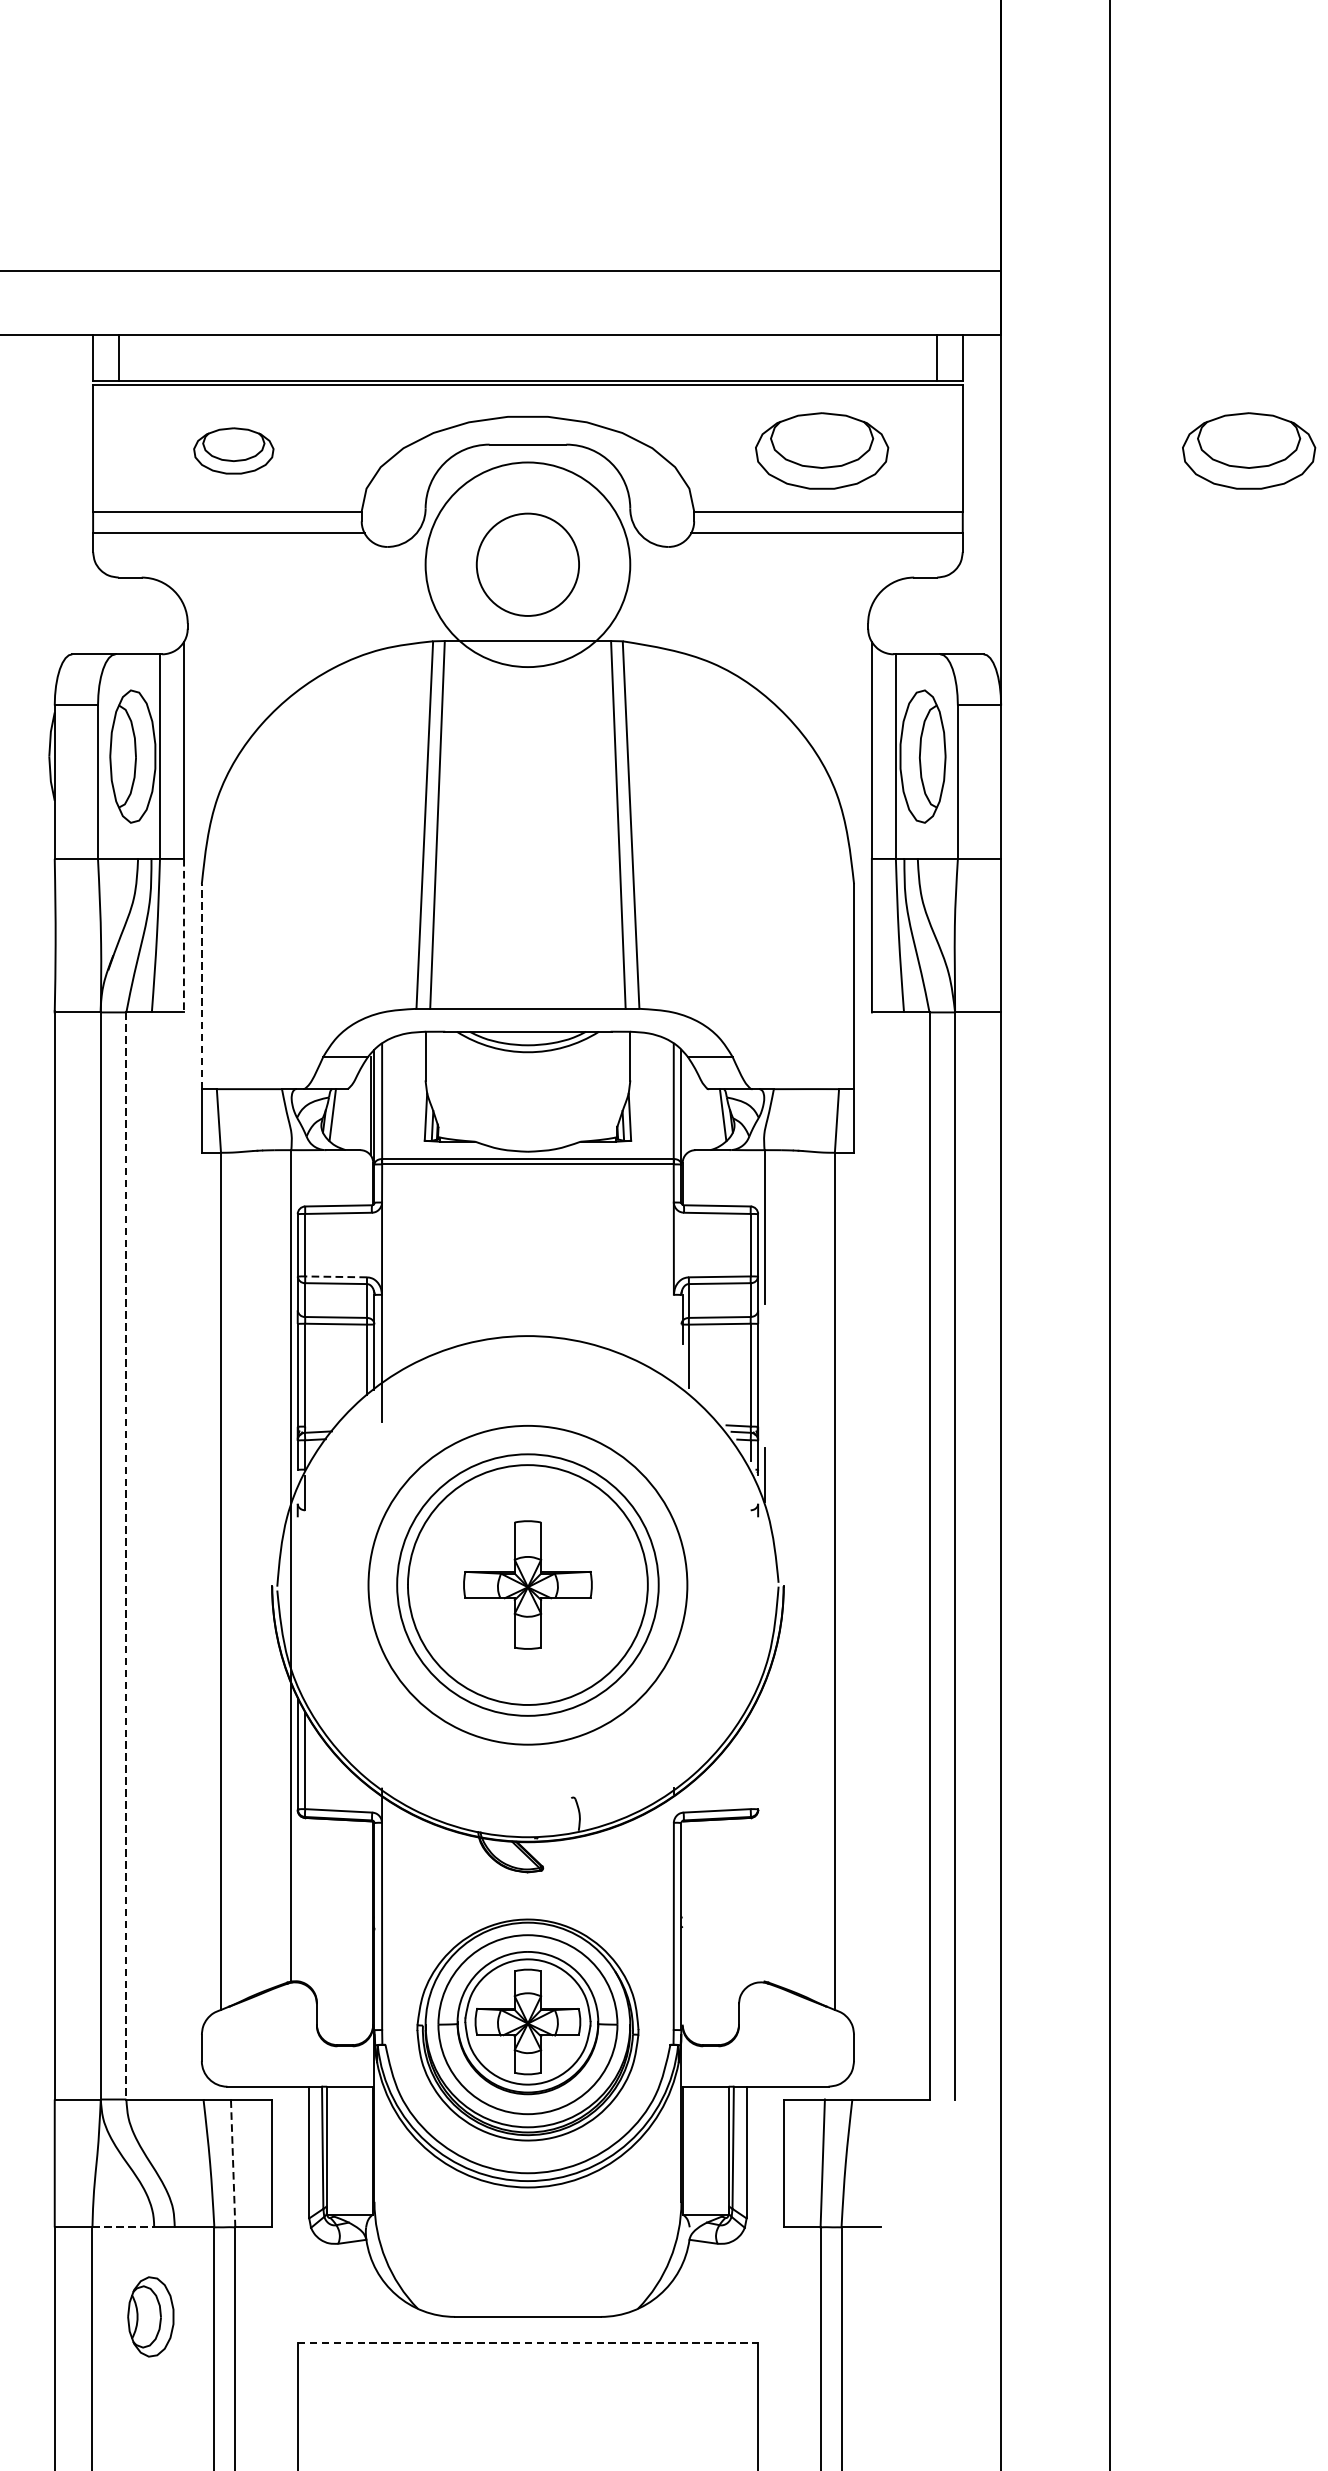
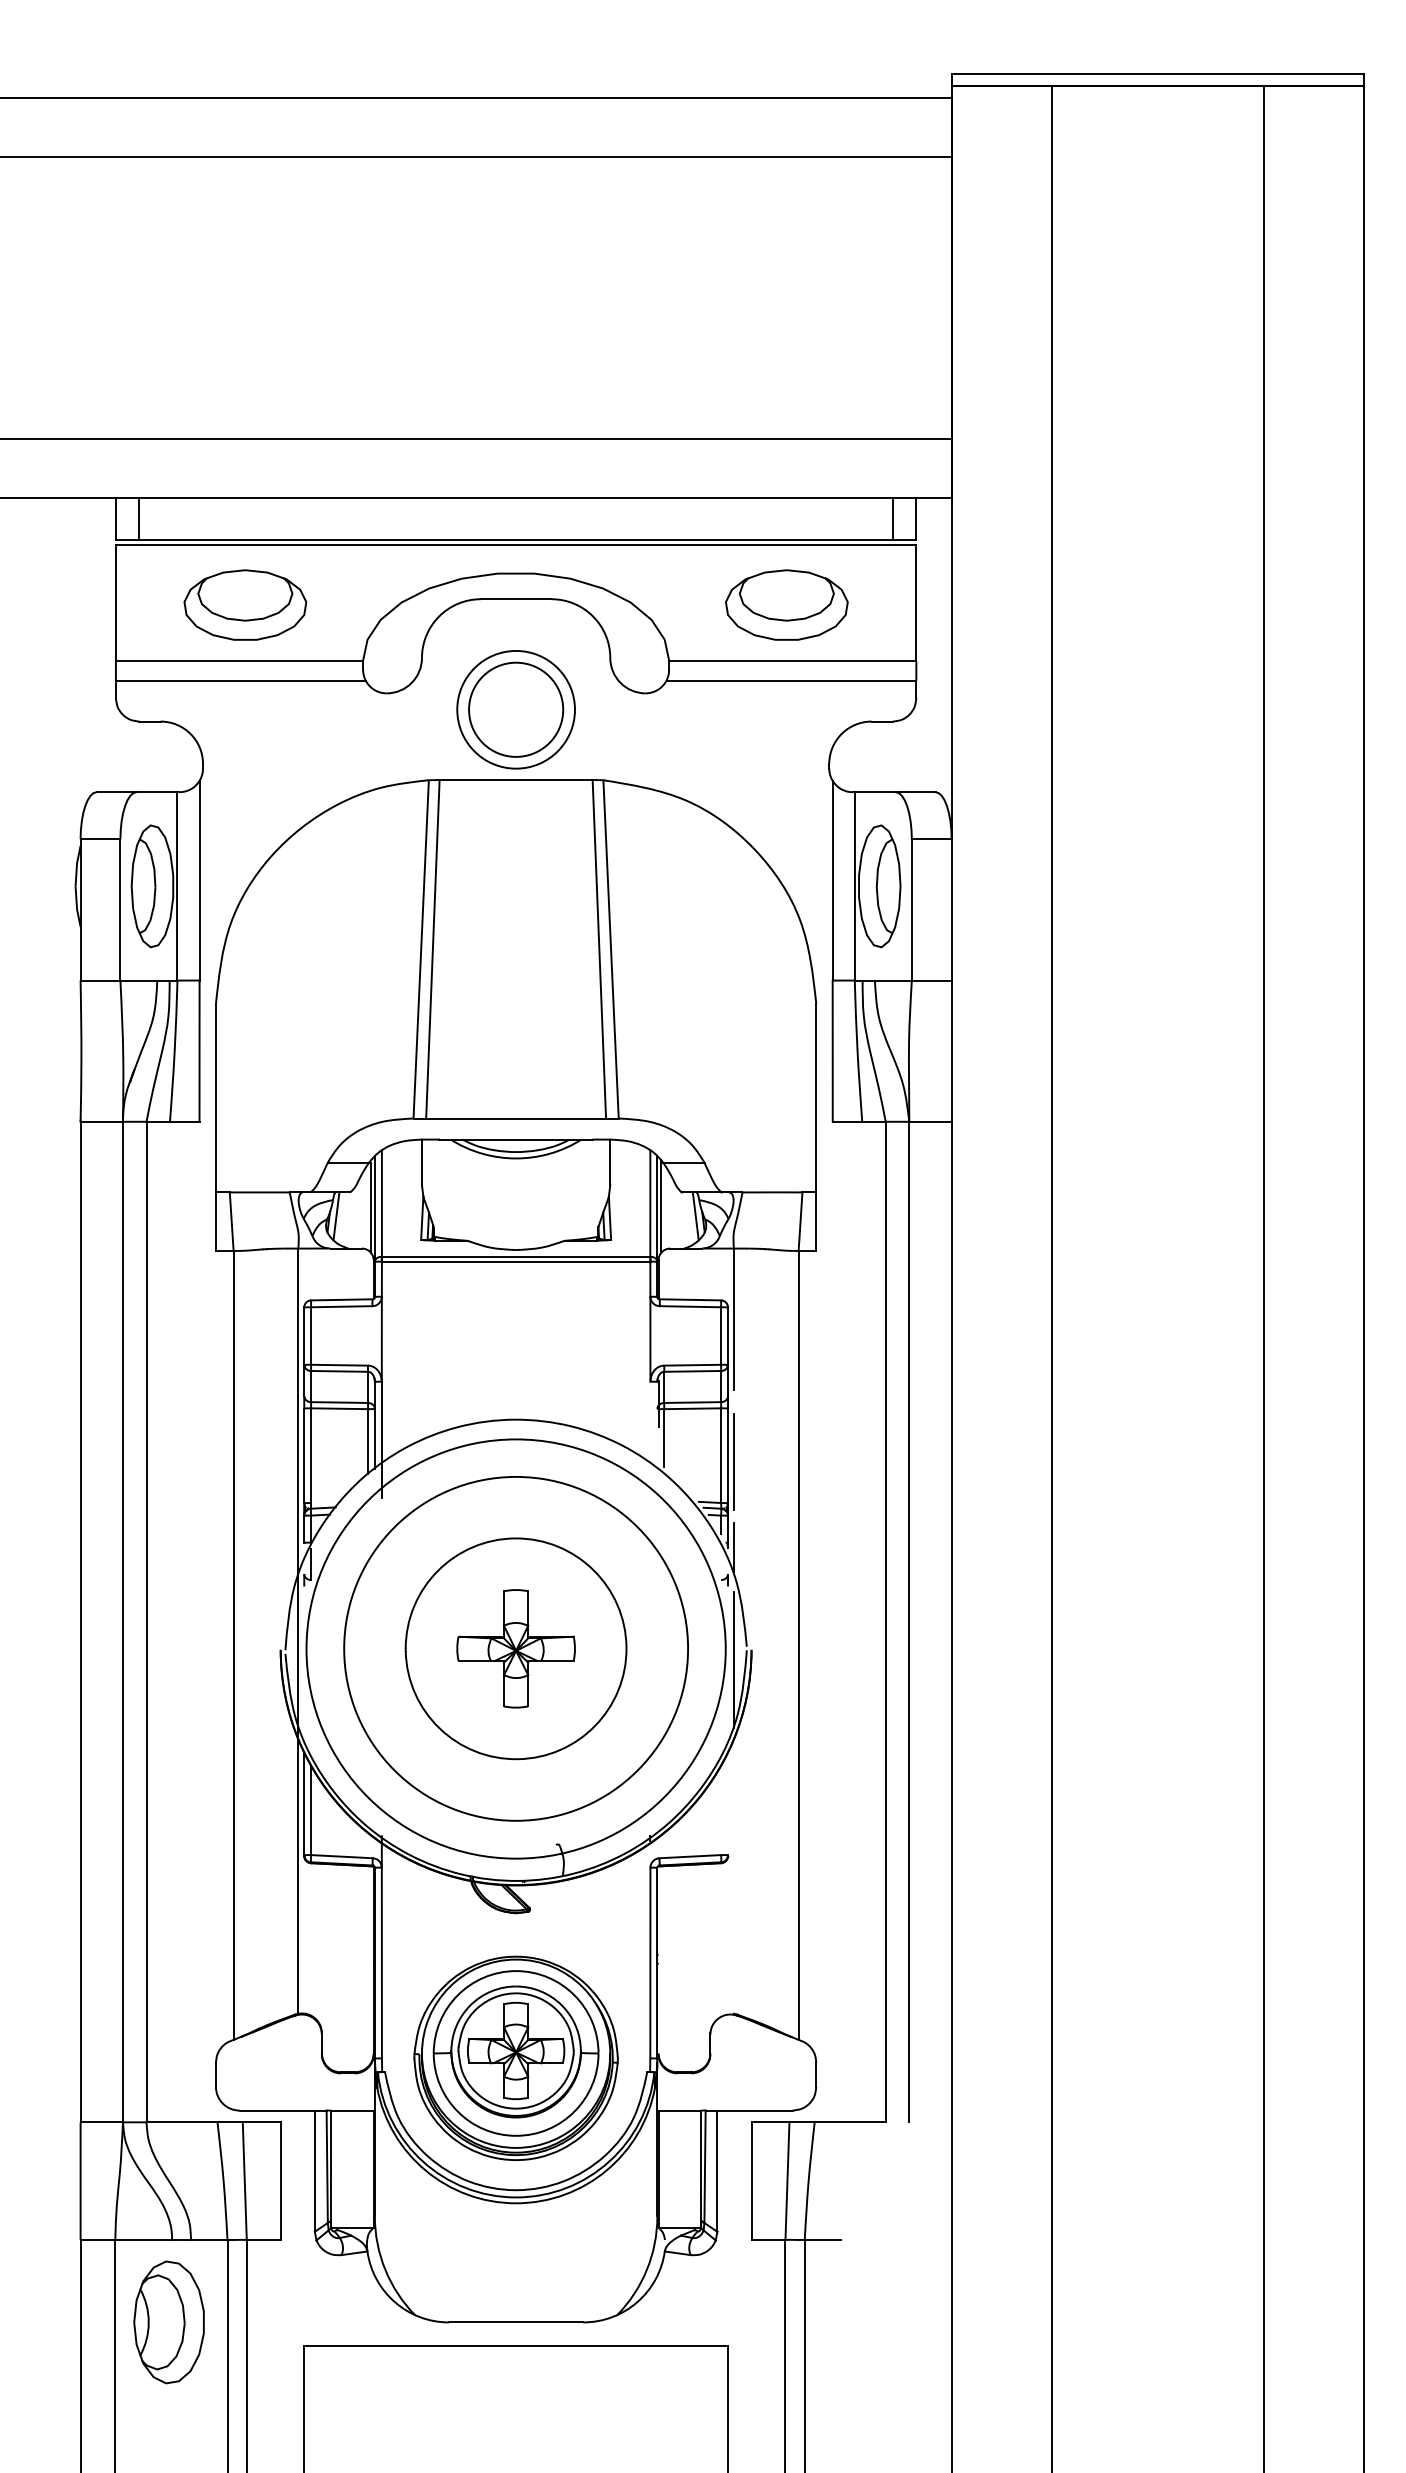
part: (233, 450) -> (245, 604), size x1.67
part: (1248, 450) -> (1179, 604), removed
circle: (527, 564) -> (515, 709), size x0.62
line: (183, 936) -> (199, 1051), dashed -> solid
line: (201, 986) -> (215, 1097), dashed -> solid
line: (684, 1104) -> (660, 1206), added
line: (336, 1277) -> (339, 1365), dashed -> solid
line: (764, 1382) -> (733, 1462), added
line: (126, 1556) -> (146, 1622), dashed -> solid
circle: (527, 1584) -> (515, 1648), size x1.43
circle: (528, 1584) -> (516, 1648), size x1.43
line: (764, 1596) -> (733, 1659), added
line: (232, 2163) -> (244, 2181), dashed -> solid
line: (124, 2227) -> (144, 2240), dashed -> solid
part: (150, 2316) -> (168, 2322), size x1.67
line: (528, 2341) -> (516, 2345), dashed -> solid

